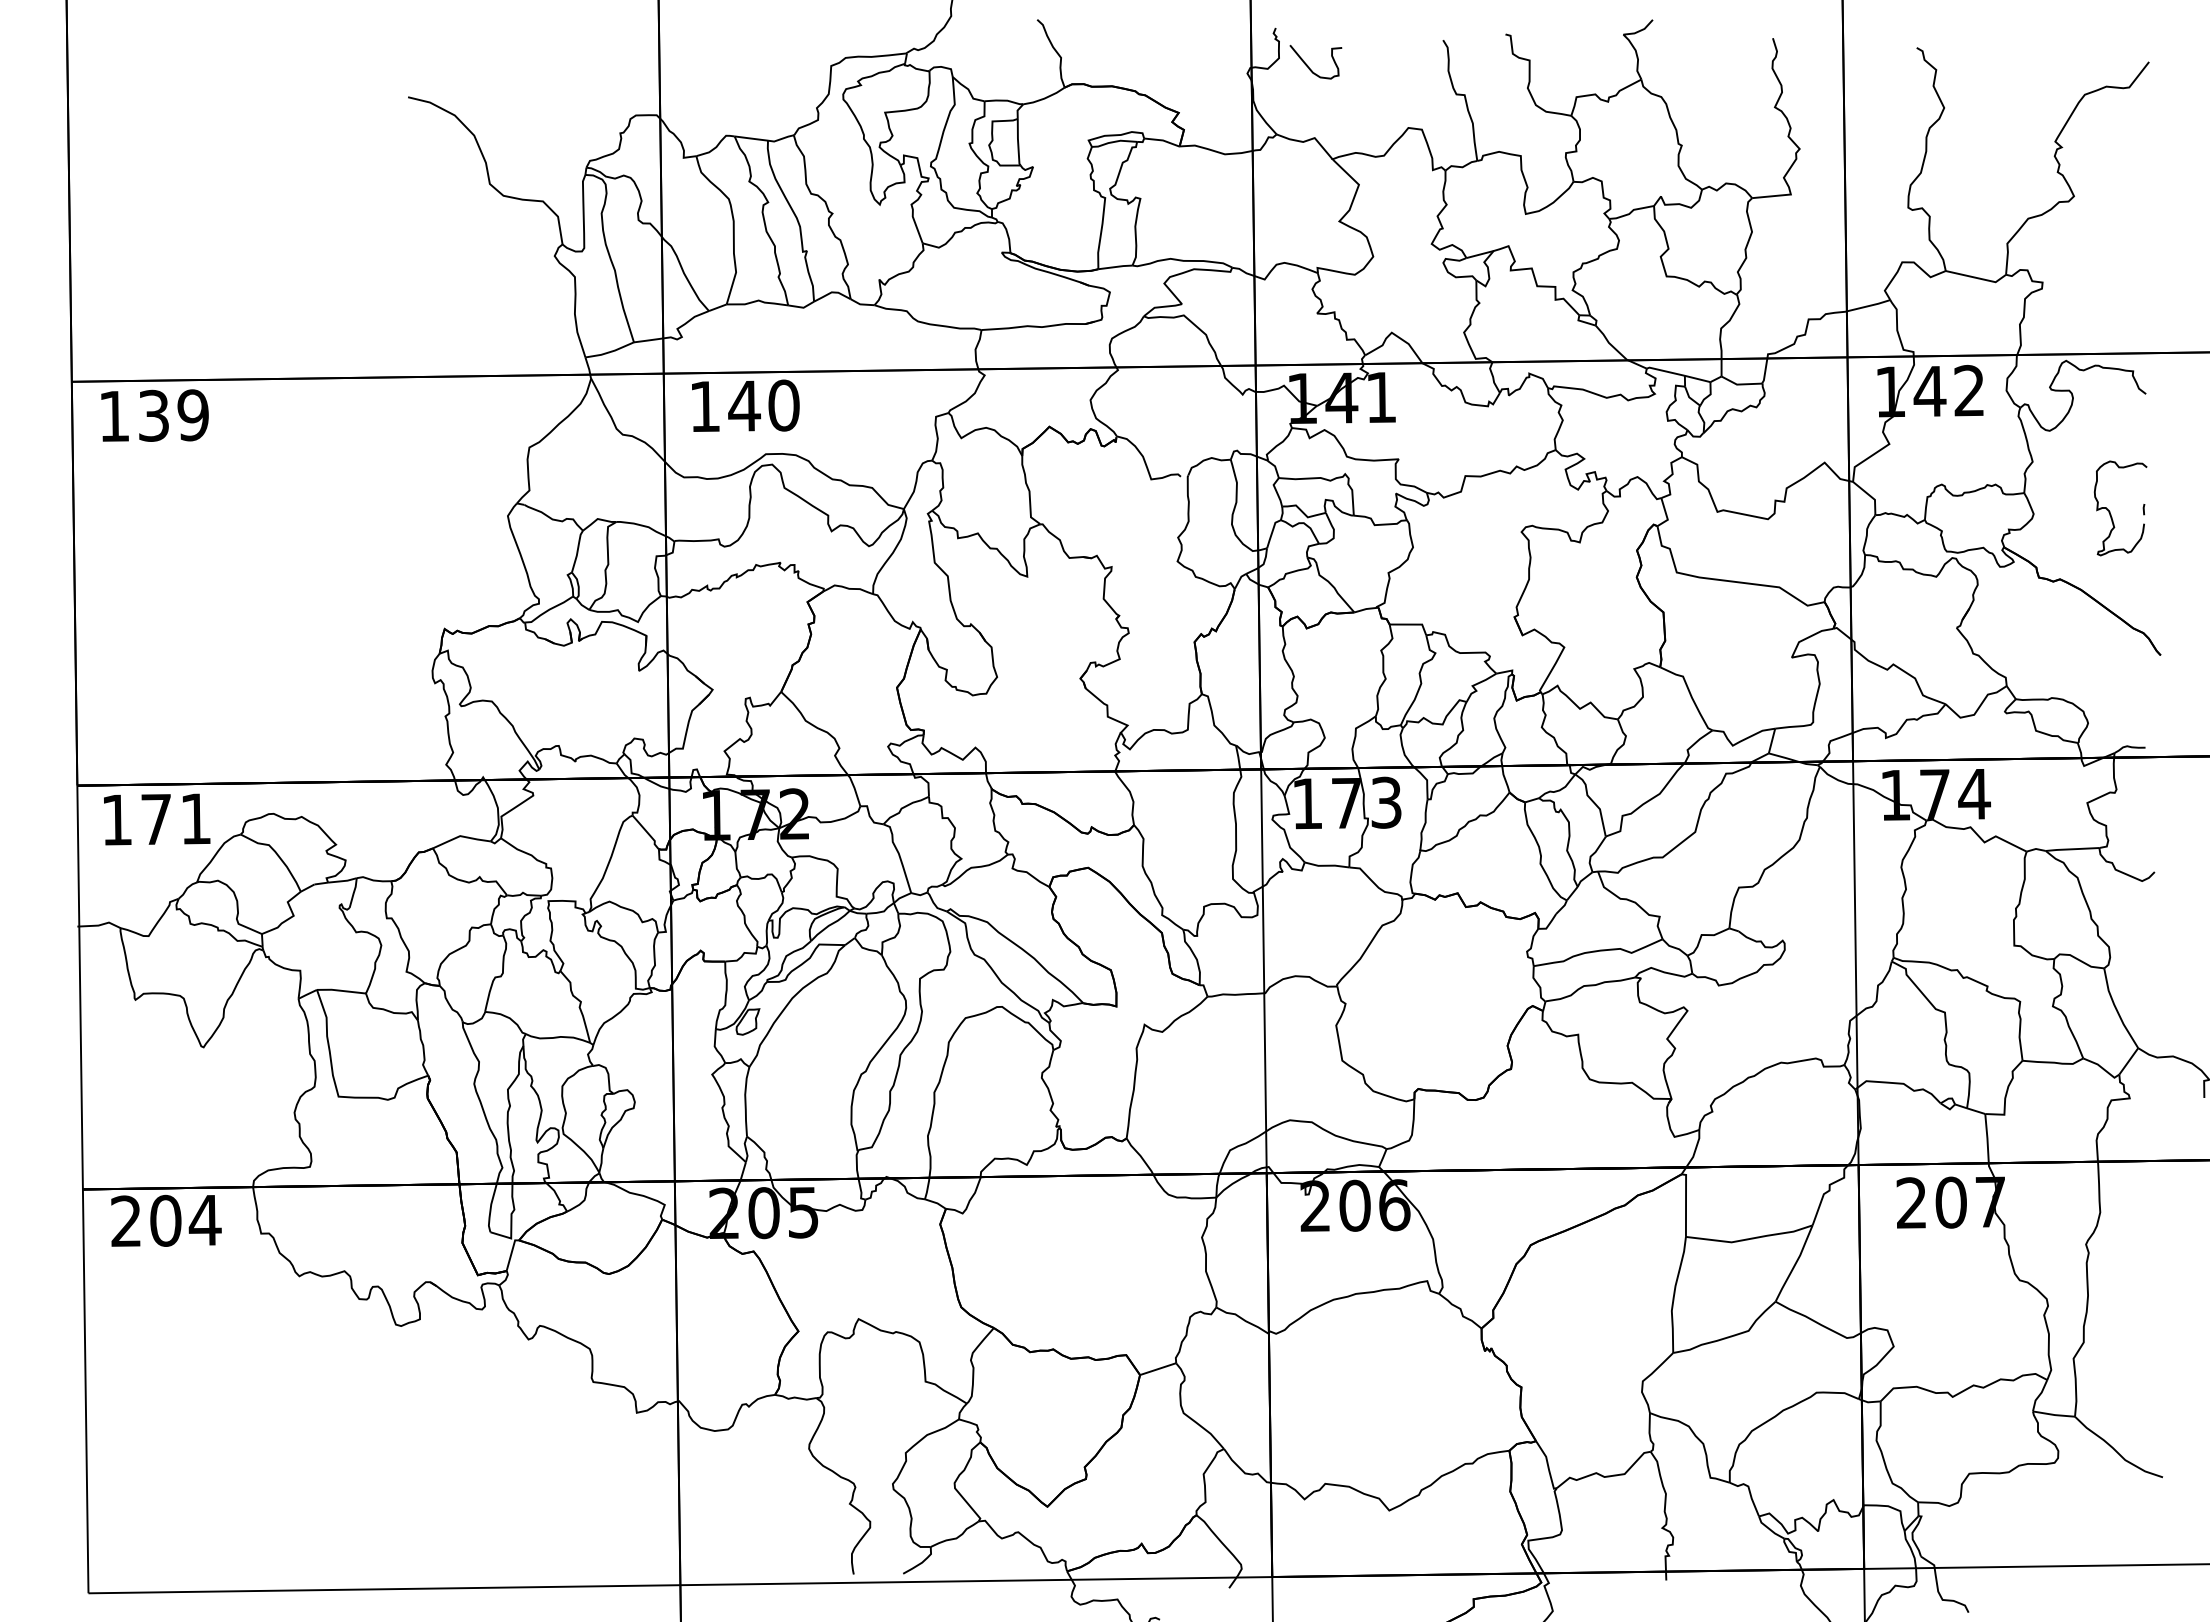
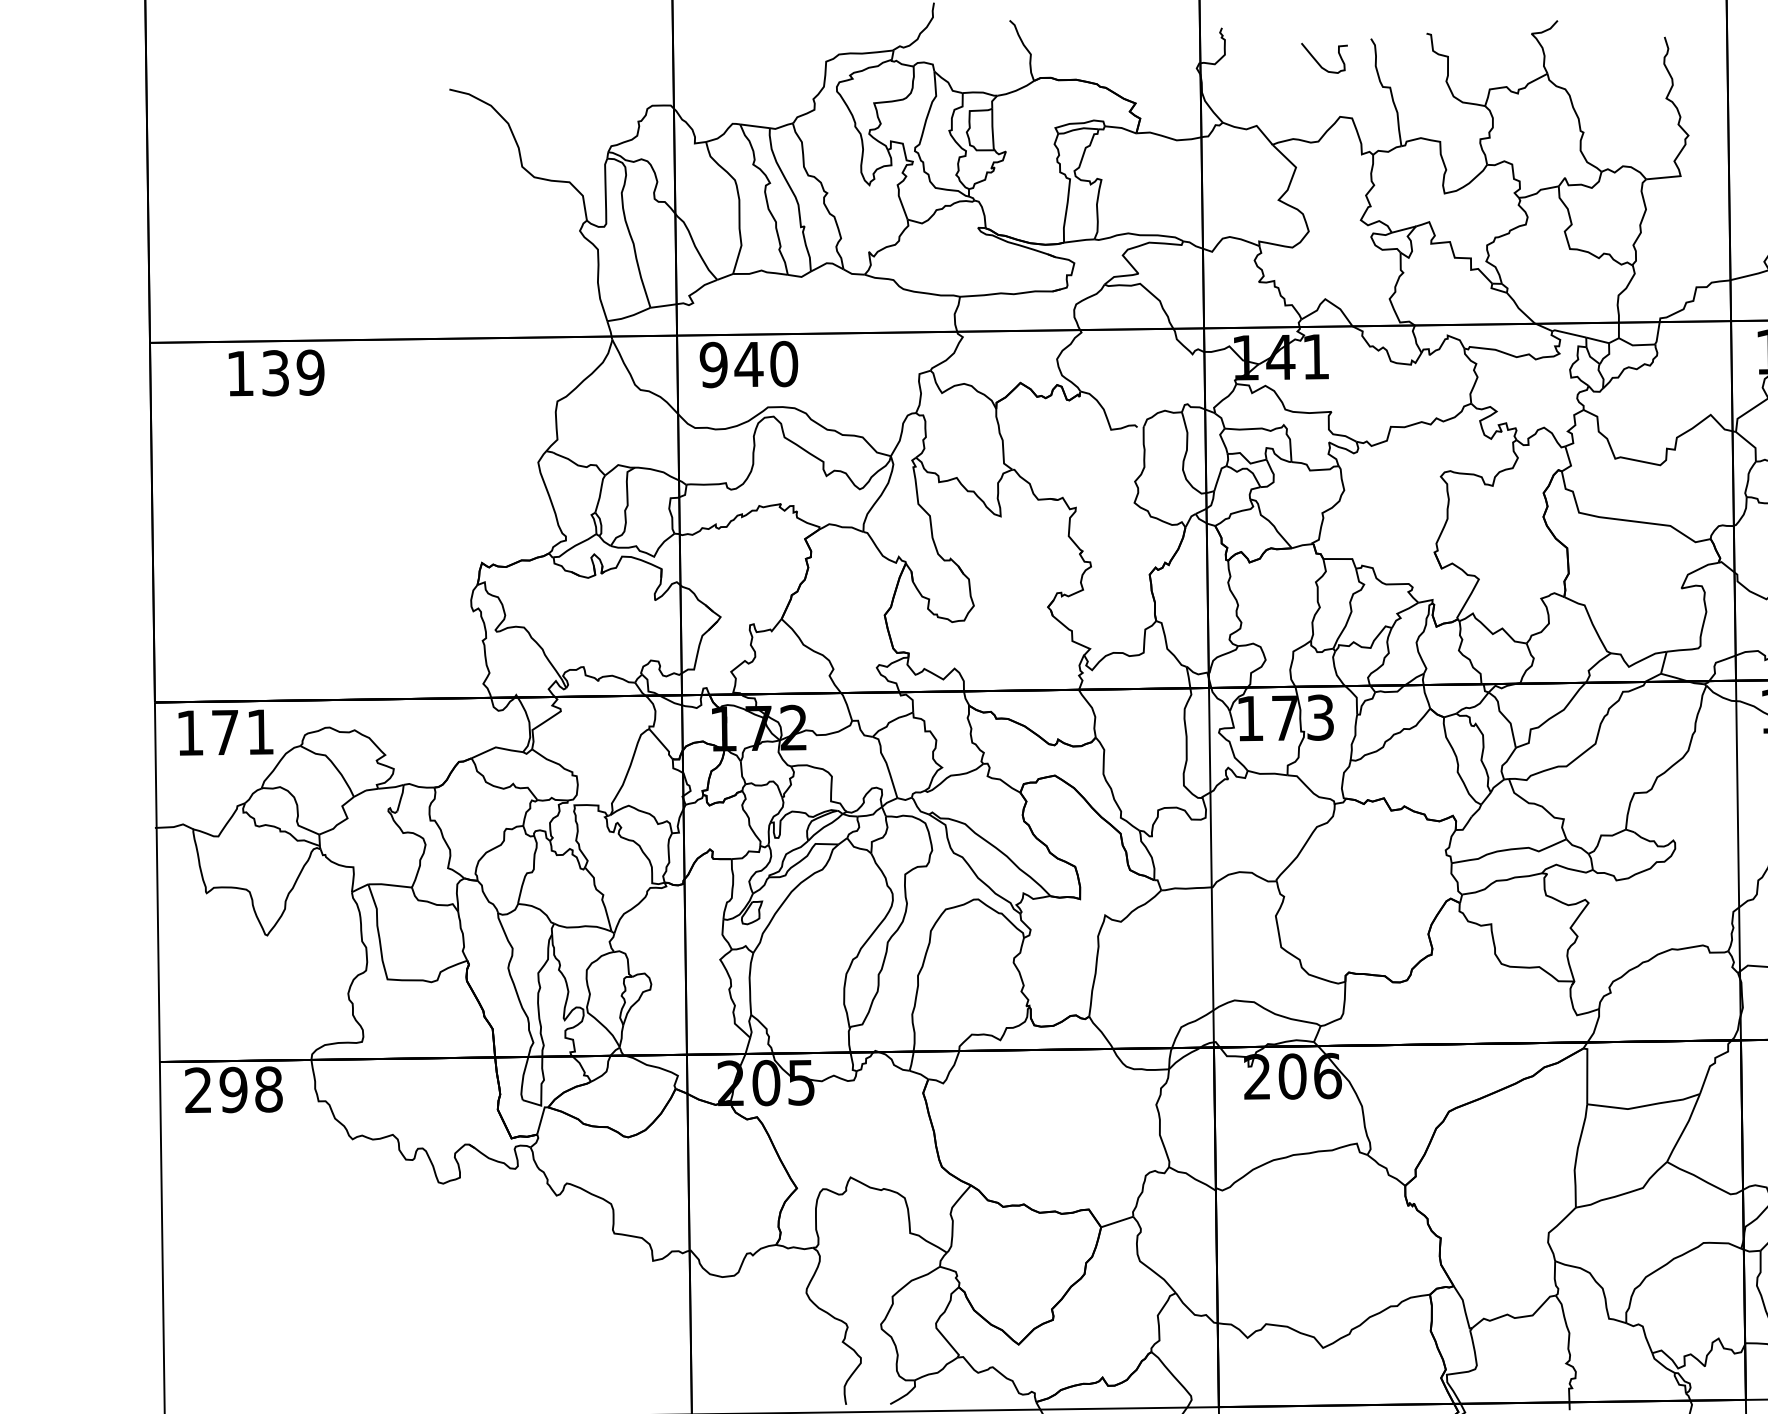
curve: (1308, 65) -> (1317, 61), moved
text: (704, 406) -> (713, 364), 140 -> 940
text: (154, 415) -> (276, 372), moved
text: (185, 1220) -> (251, 1089), 204 -> 298

